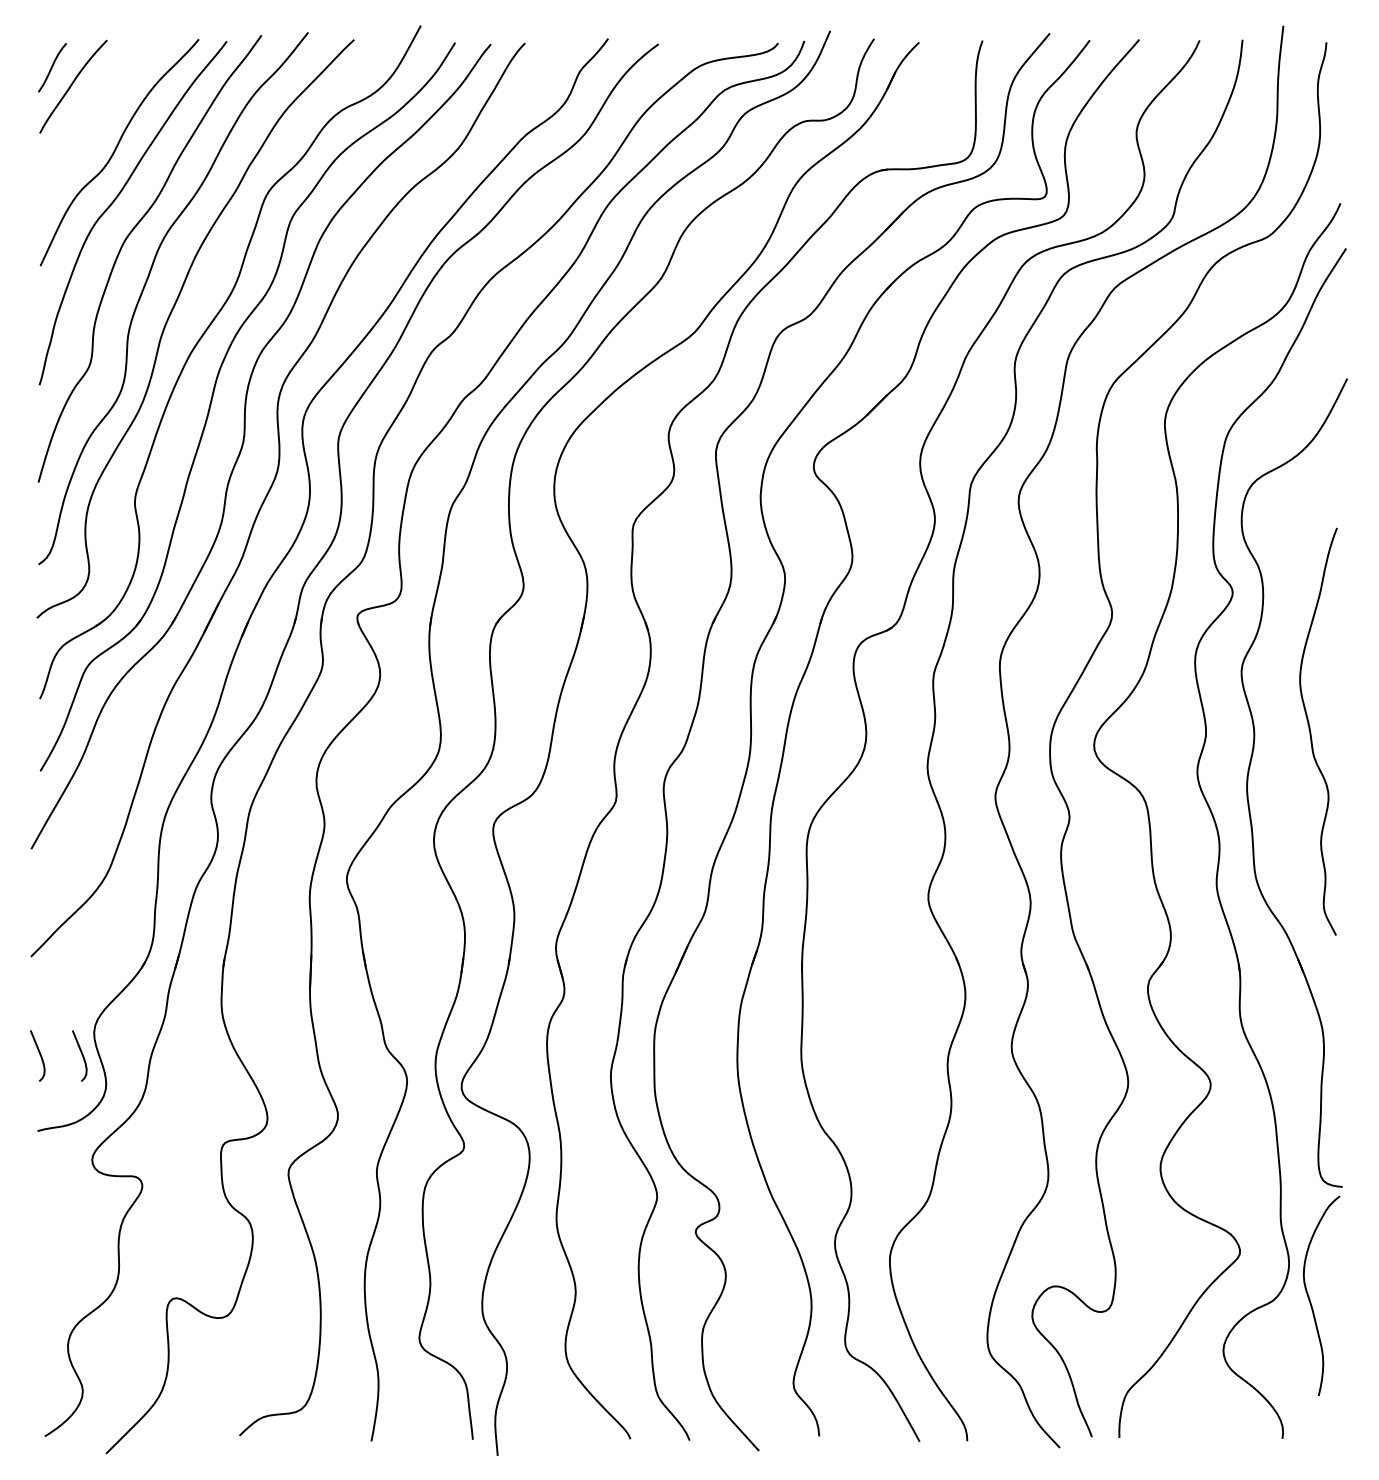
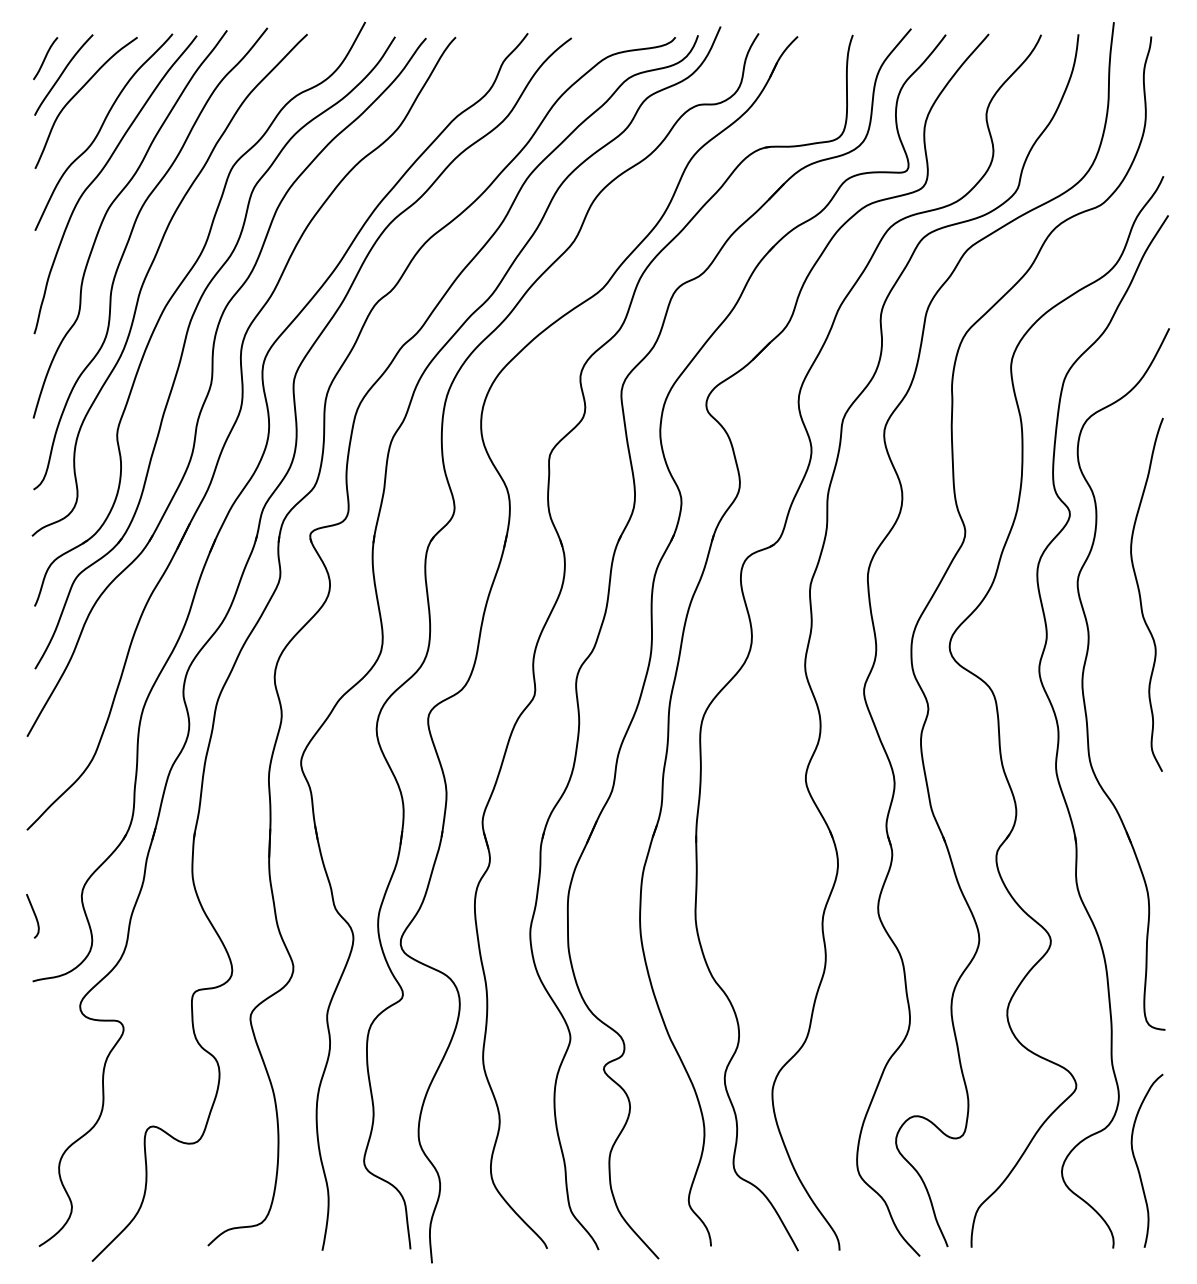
curve: (89, 108) -> (77, 93), added
curve: (1311, 732) -> (1140, 595), moved
curve: (81, 1055) -> (70, 915), removed
curve: (1310, 1299) -> (1137, 1164), moved

